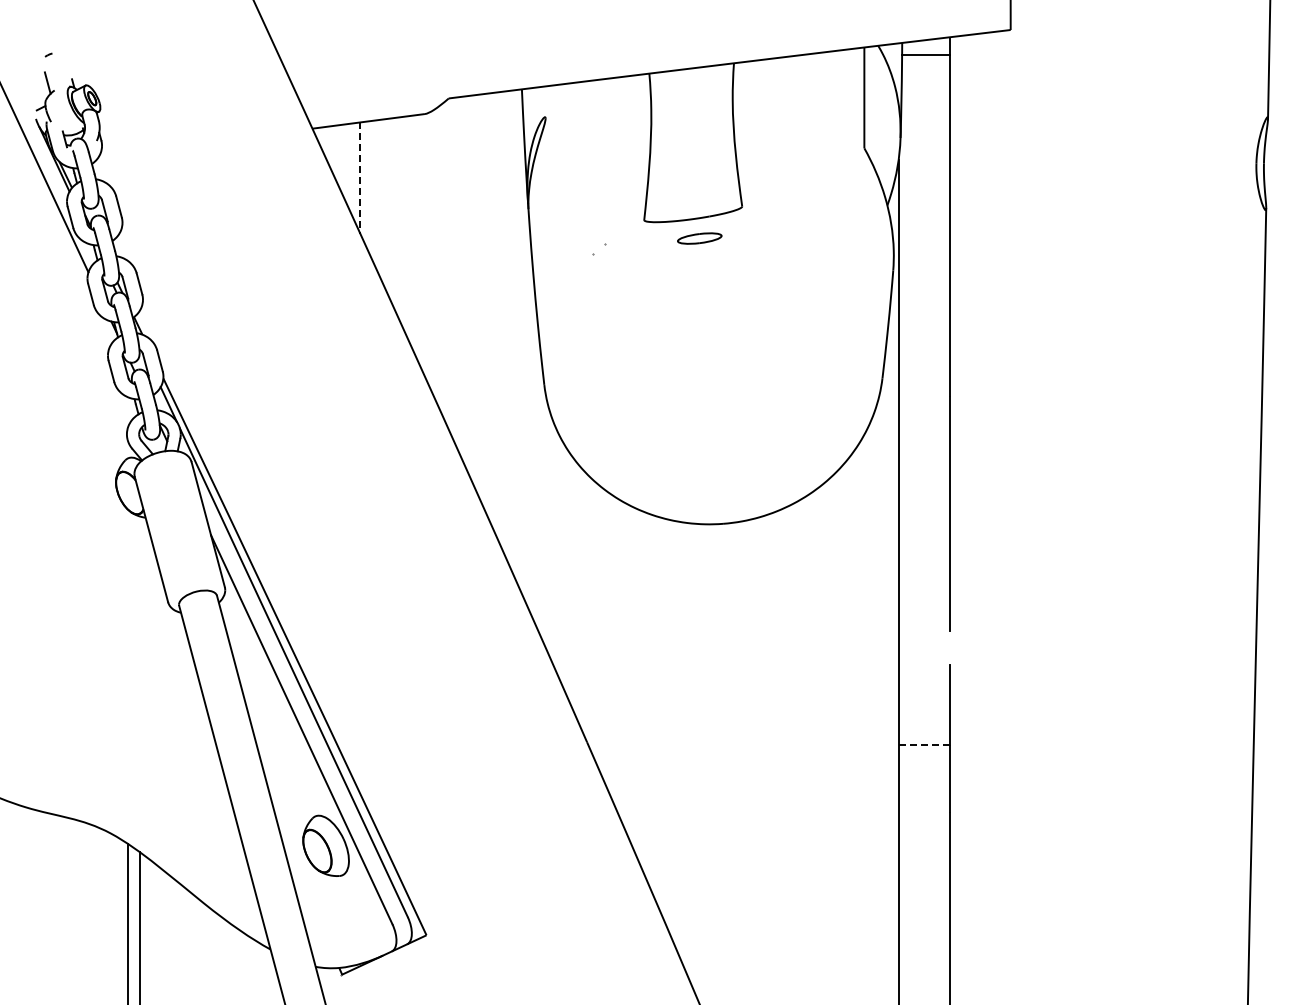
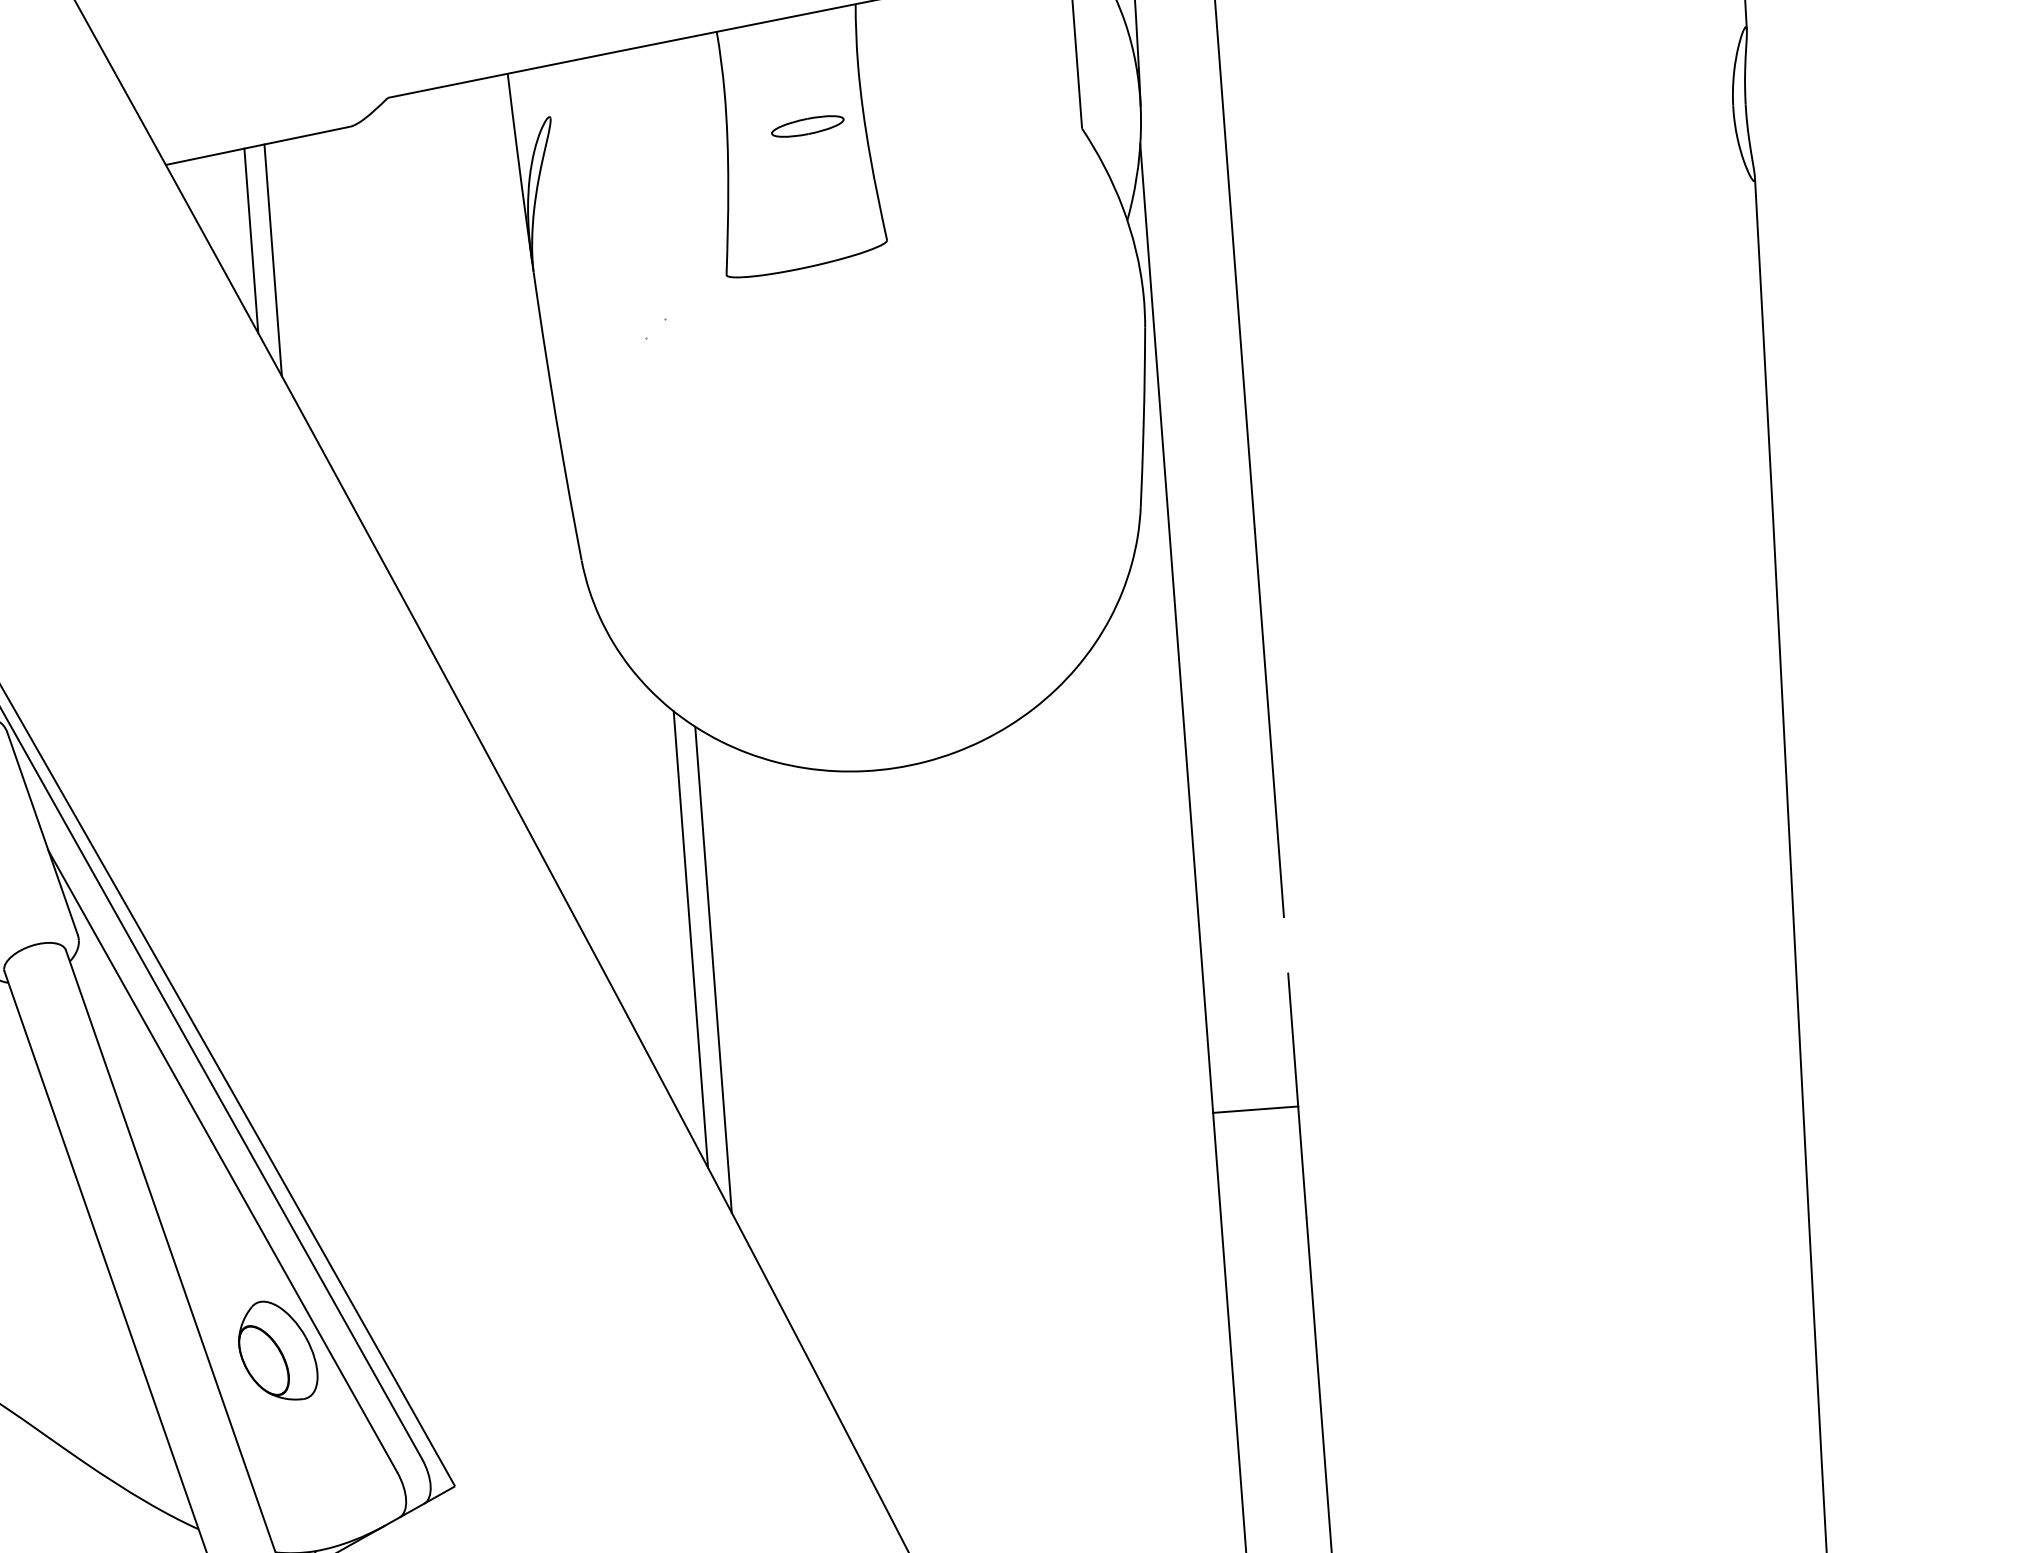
line: (360, 178) -> (251, 241), dashed -> solid
line: (372, 190) -> (272, 259), added
part: (699, 238) -> (807, 126), moved
line: (592, 617) -> (690, 939), added
line: (605, 636) -> (714, 969), added
line: (924, 745) -> (1256, 1110), dashed -> solid

